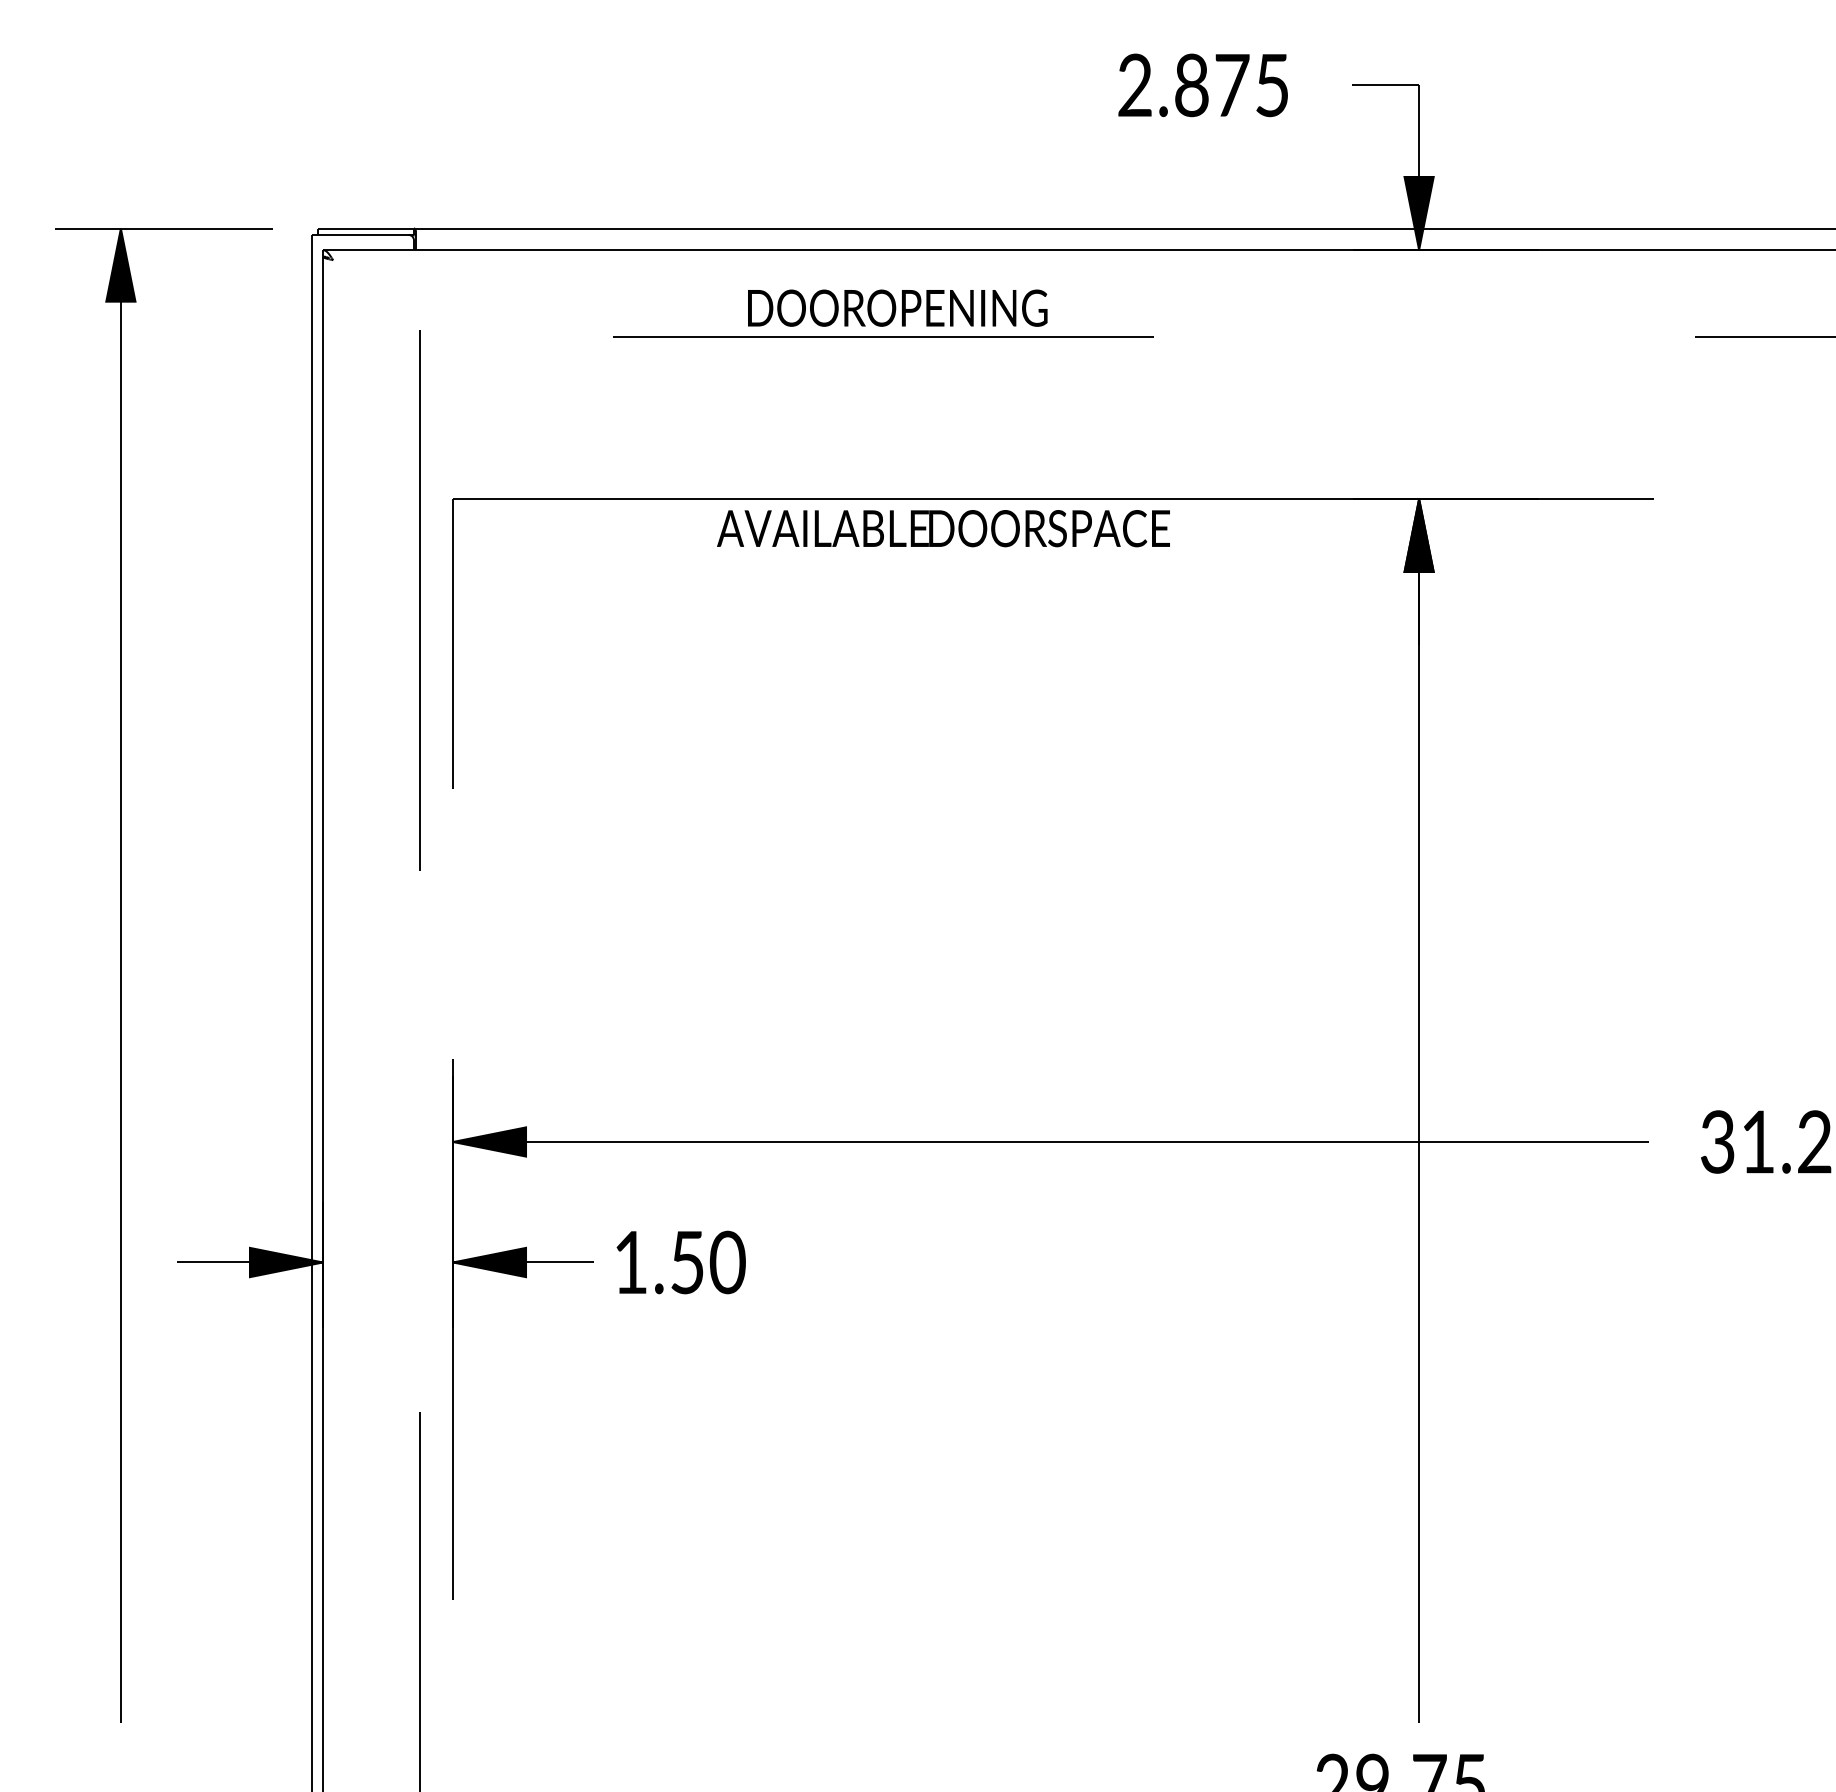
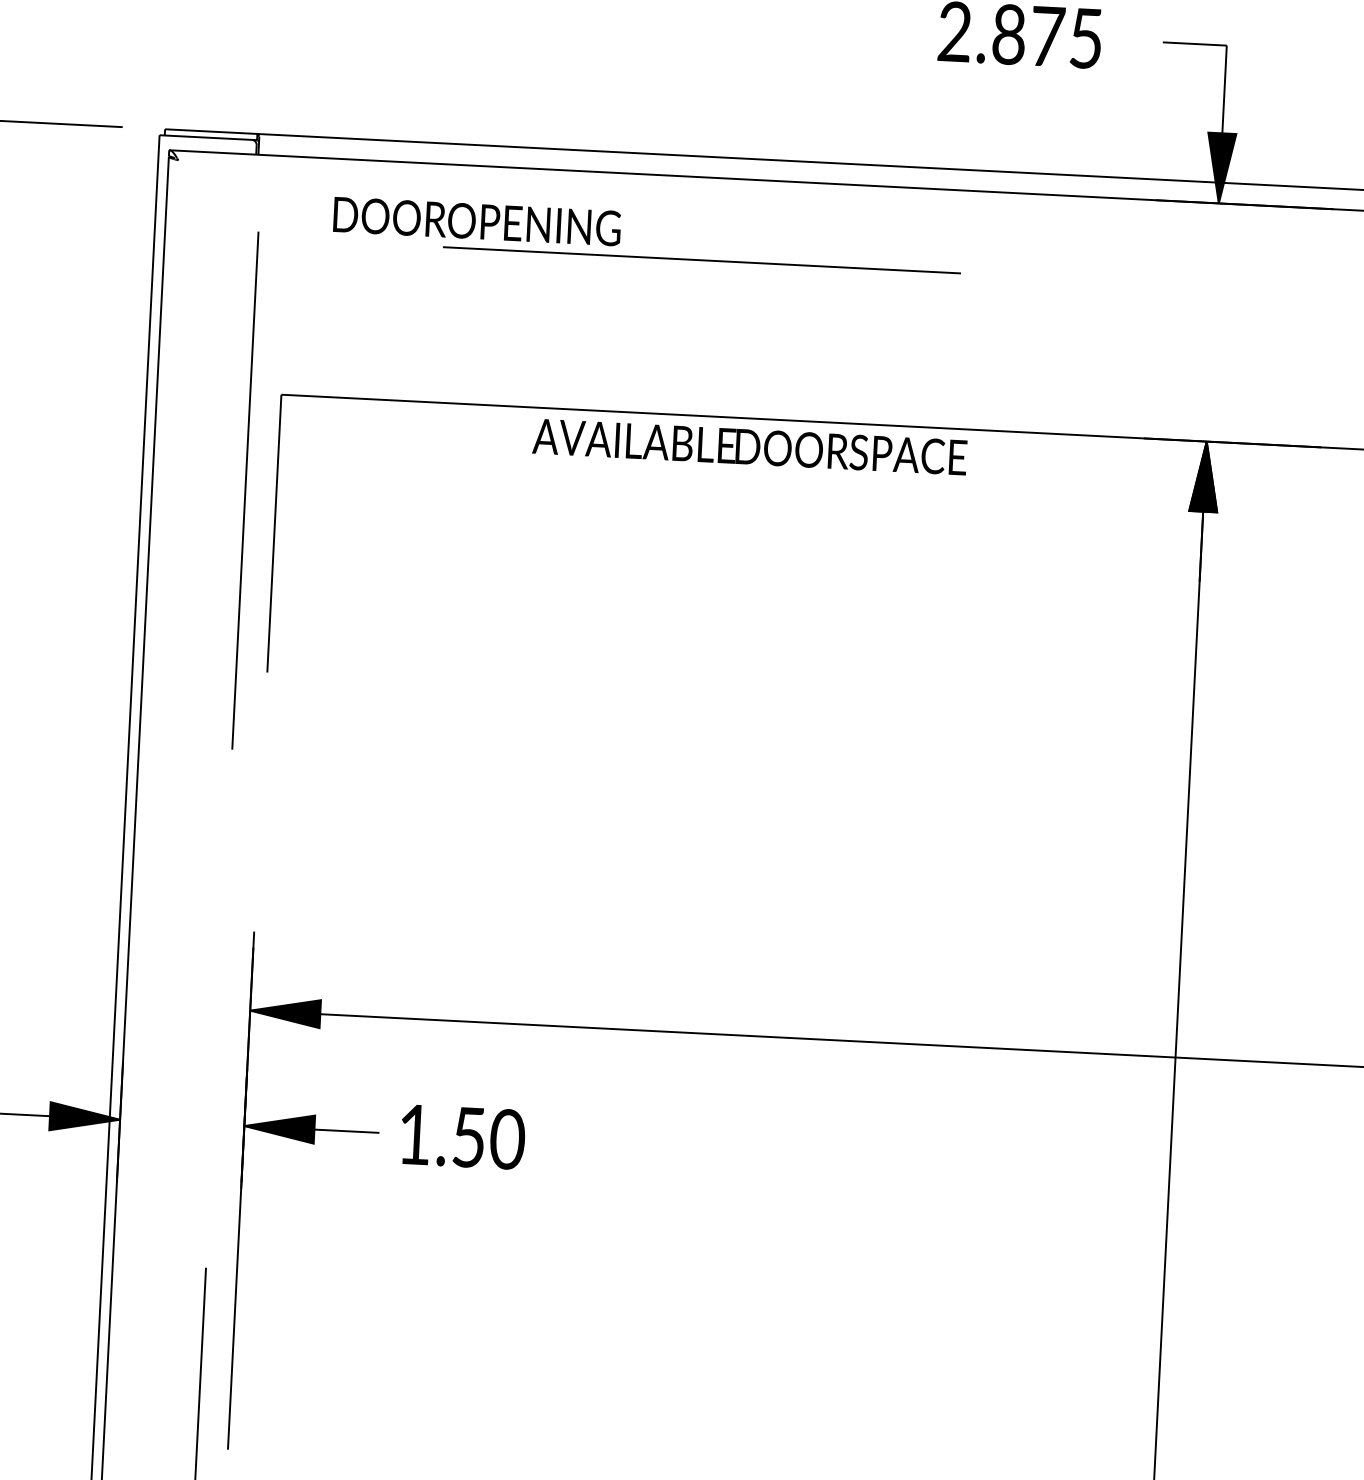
text: (897, 307) -> (477, 220), moved

